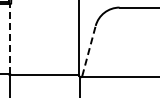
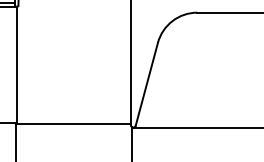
line: (10, 38) -> (17, 63), dashed -> solid
line: (89, 50) -> (147, 83), dashed -> solid

